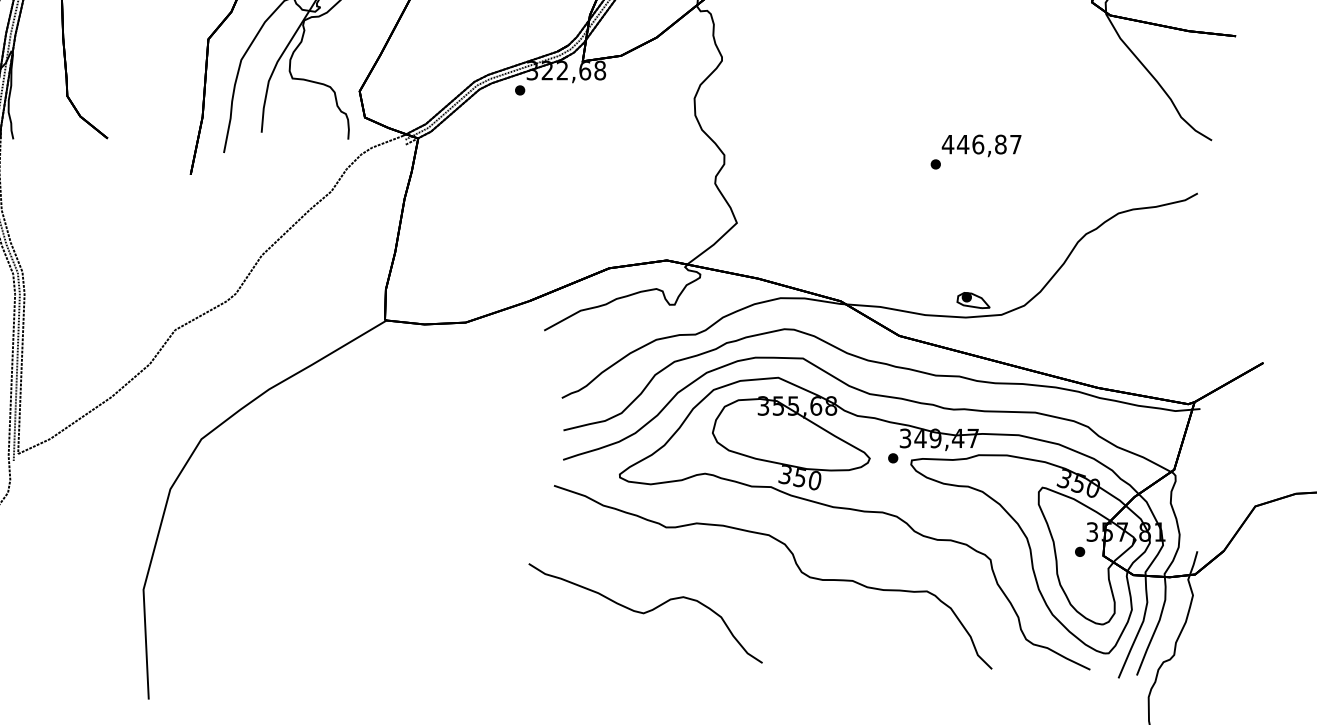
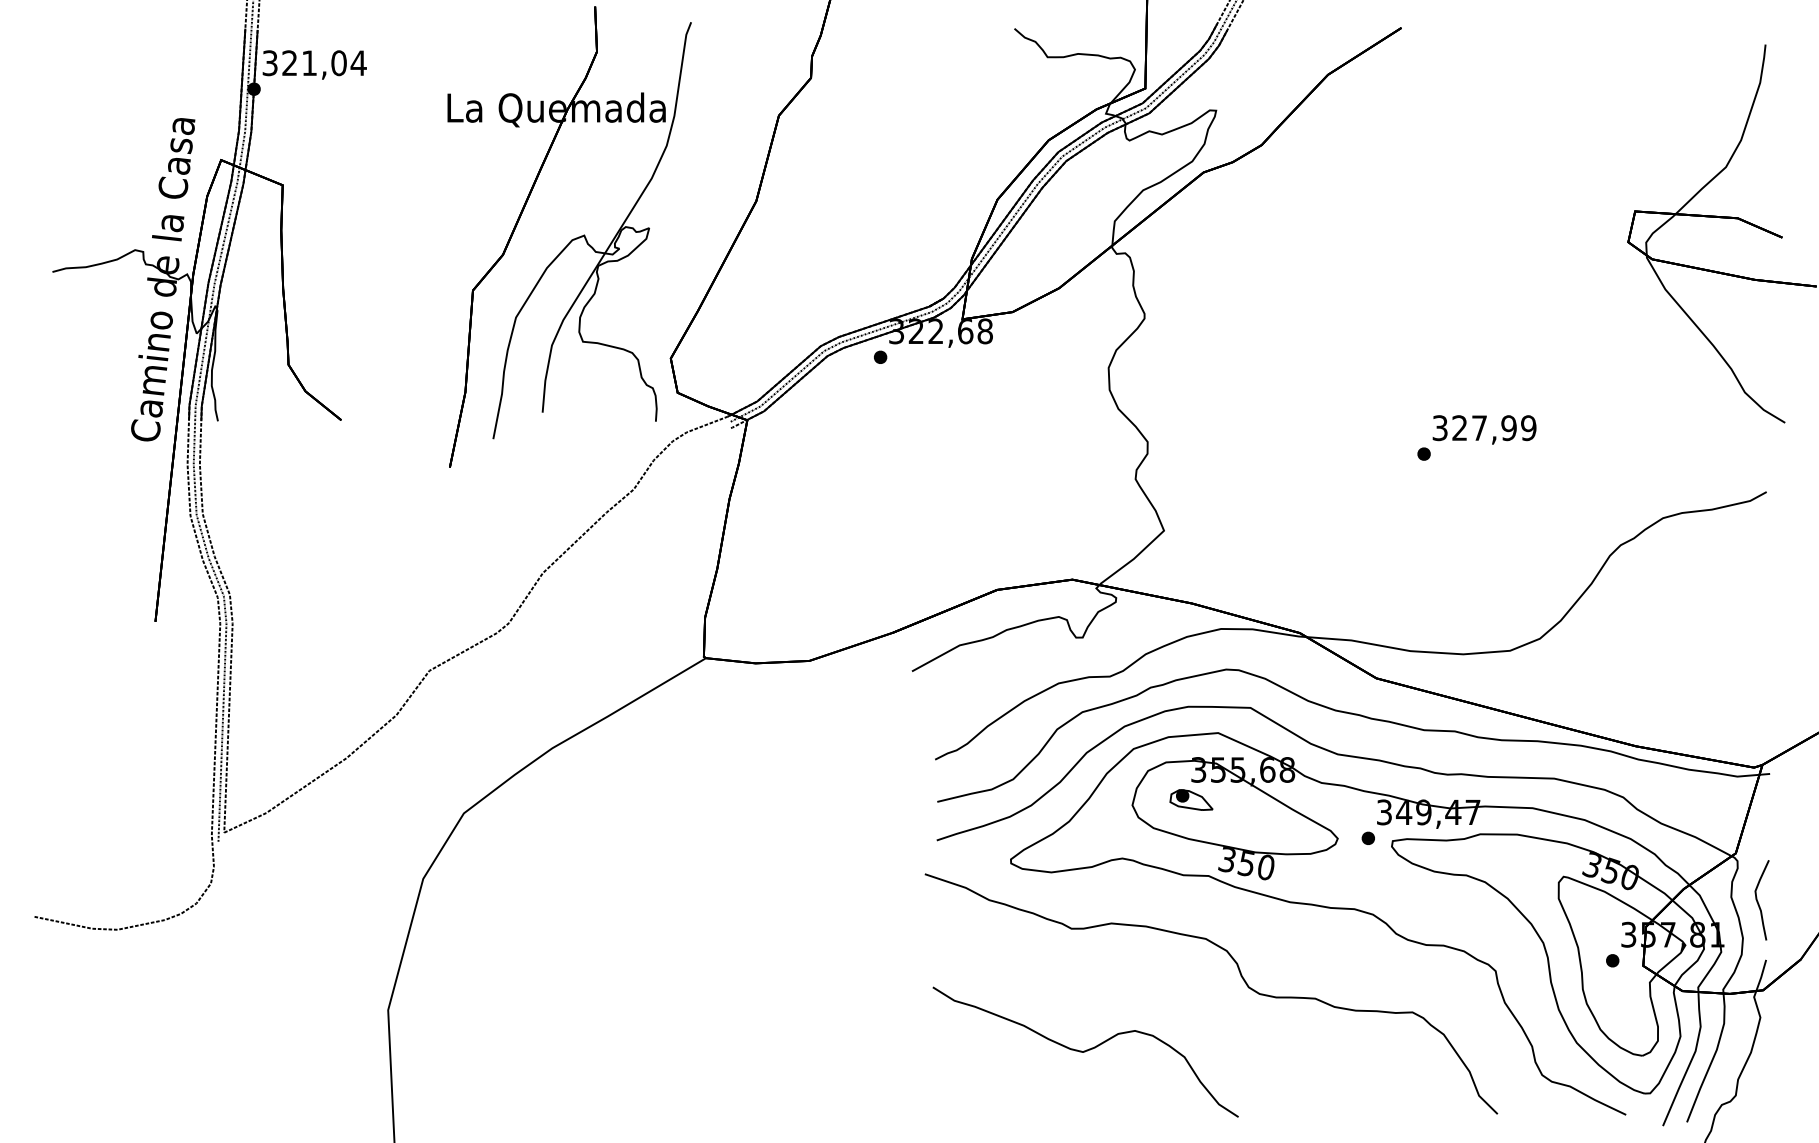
text: (982, 144) -> (1484, 428), 446,87 -> 327,99
part: (973, 300) -> (1191, 799), moved
curve: (1191, 506) -> (1758, 901), added
curve: (645, 612) -> (1085, 1051), moved

